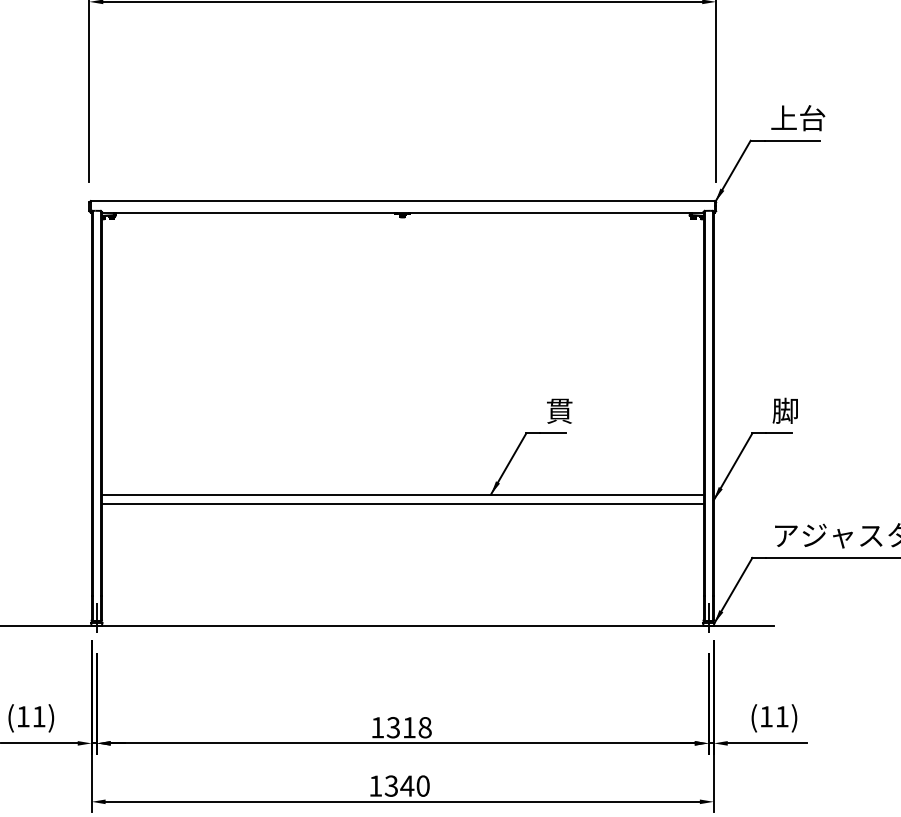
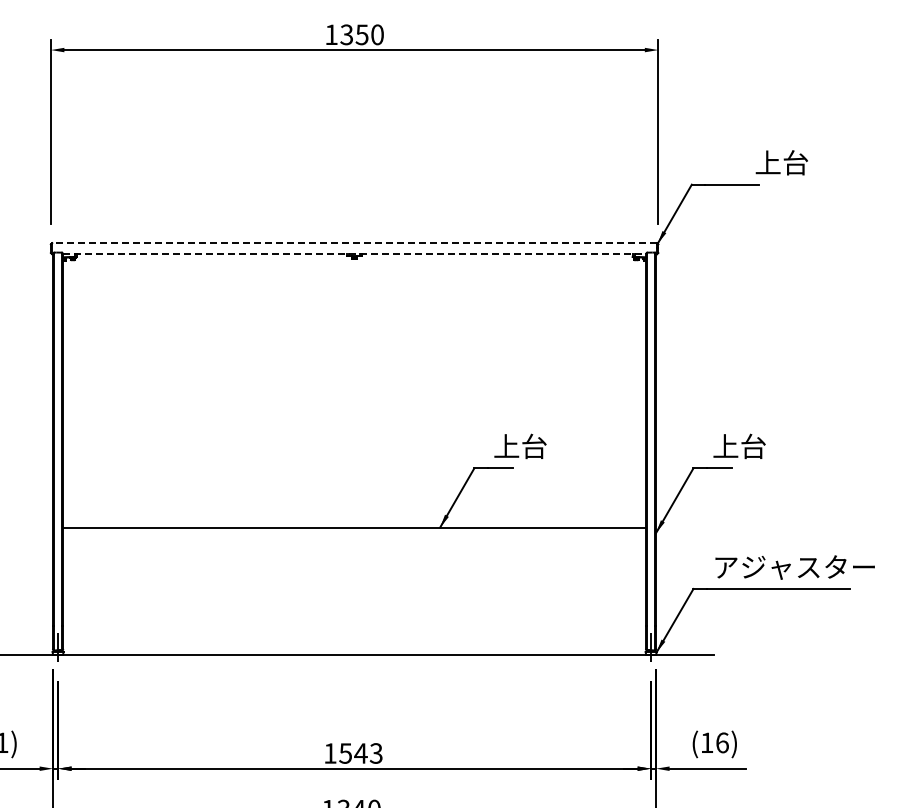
text: (797, 117) -> (781, 162), moved
line: (402, 201) -> (354, 243), solid -> dashed
line: (402, 212) -> (354, 254), solid -> dashed
text: (573, 410) -> (520, 446), 貫 -> 上台
text: (799, 410) -> (739, 446), 脚 -> 上台
line: (402, 503) -> (354, 536), removed
text: (782, 716) -> (722, 742), (11) -> (16)
text: (409, 727) -> (361, 753), 1318 -> 1543

